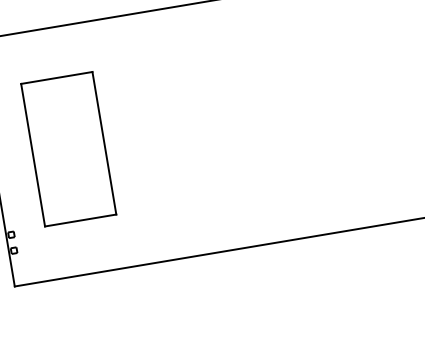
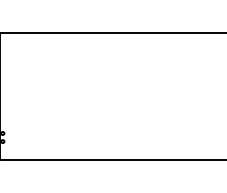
part: (68, 149) -> (38, 95), removed

